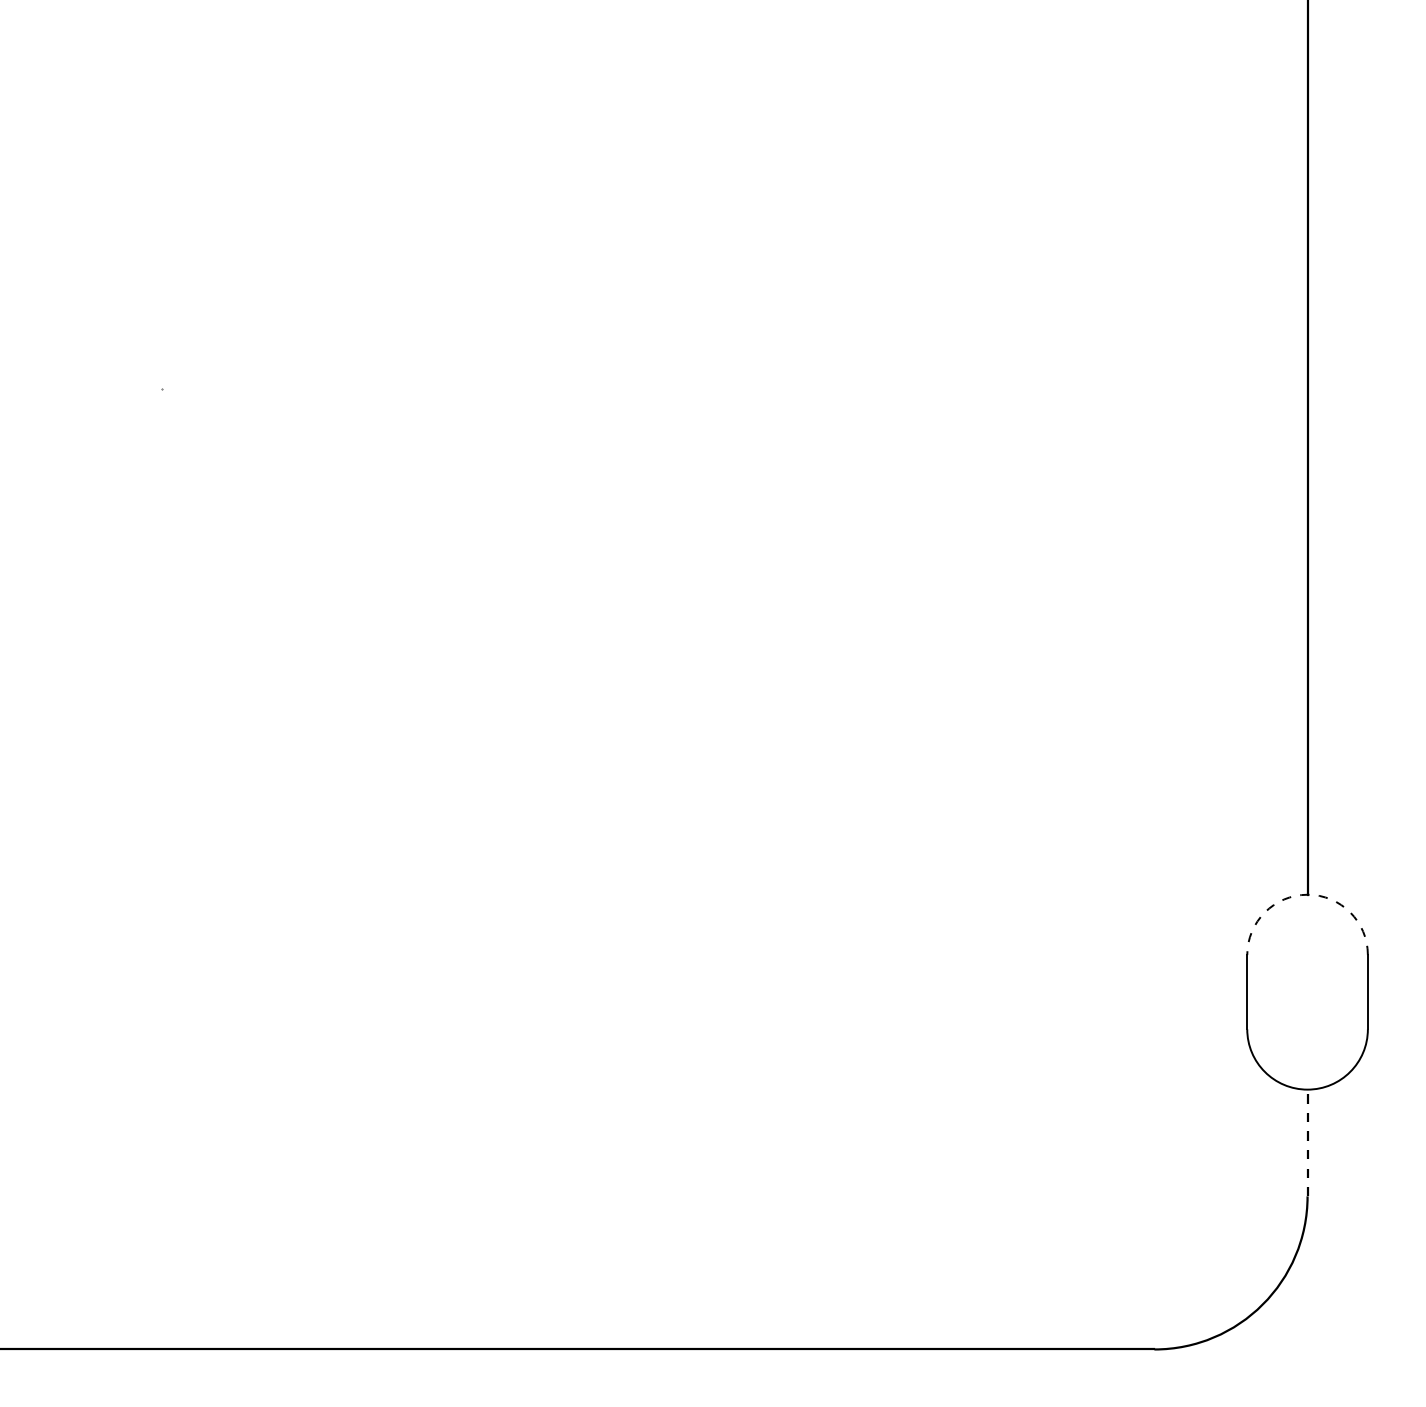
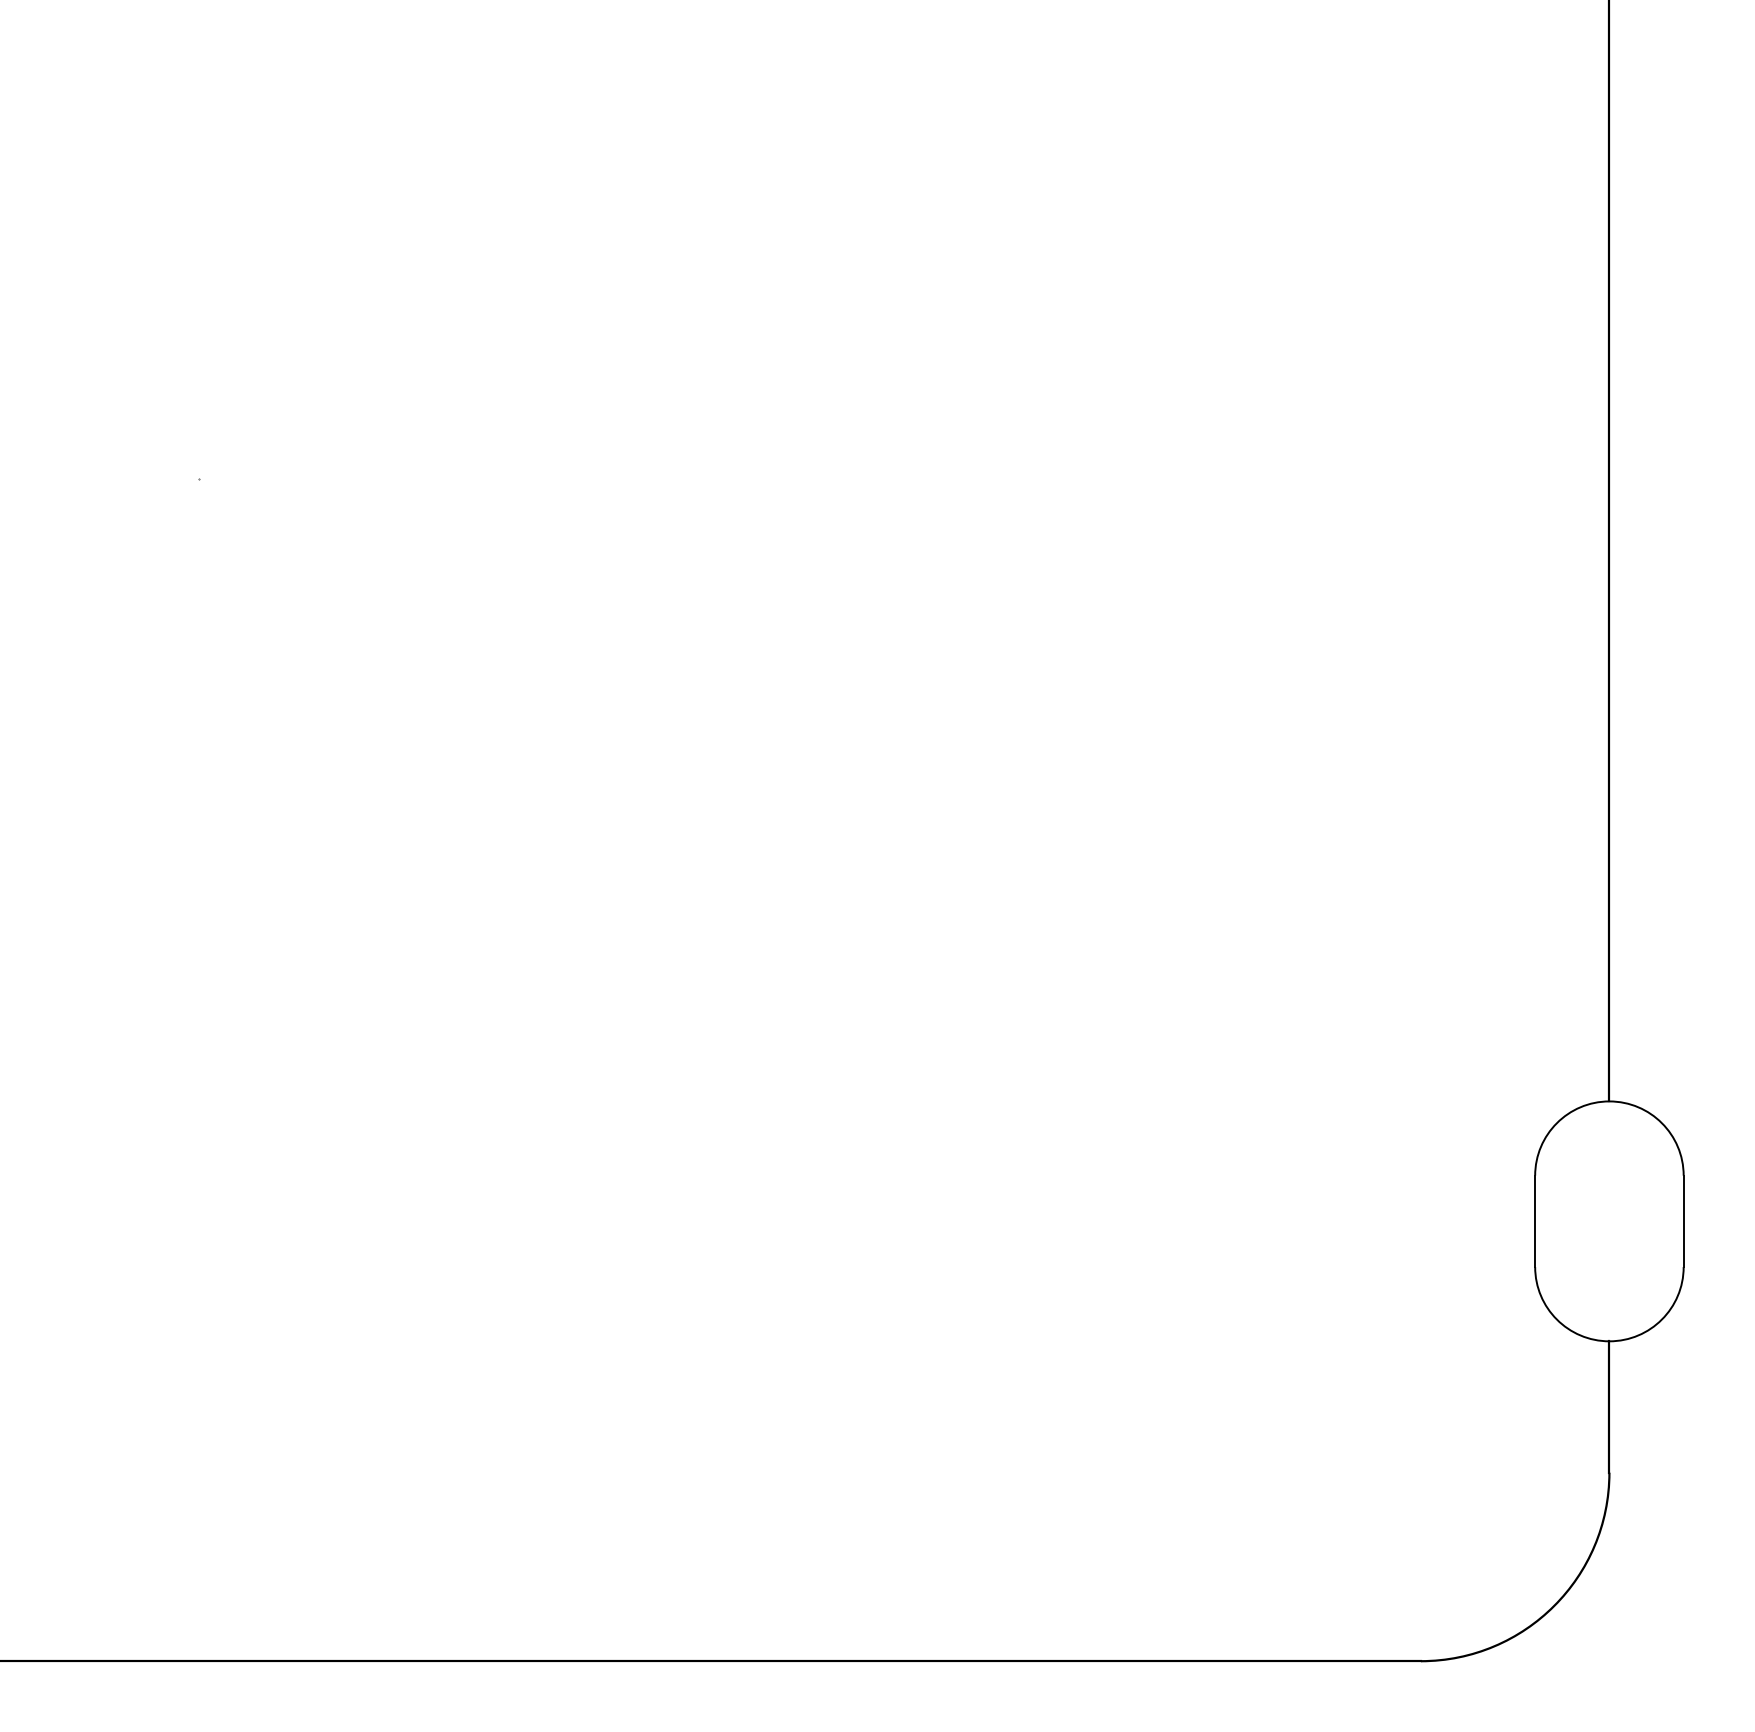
arc: (1307, 894) -> (1609, 1101), dashed -> solid
line: (1307, 1142) -> (1609, 1406), dashed -> solid

